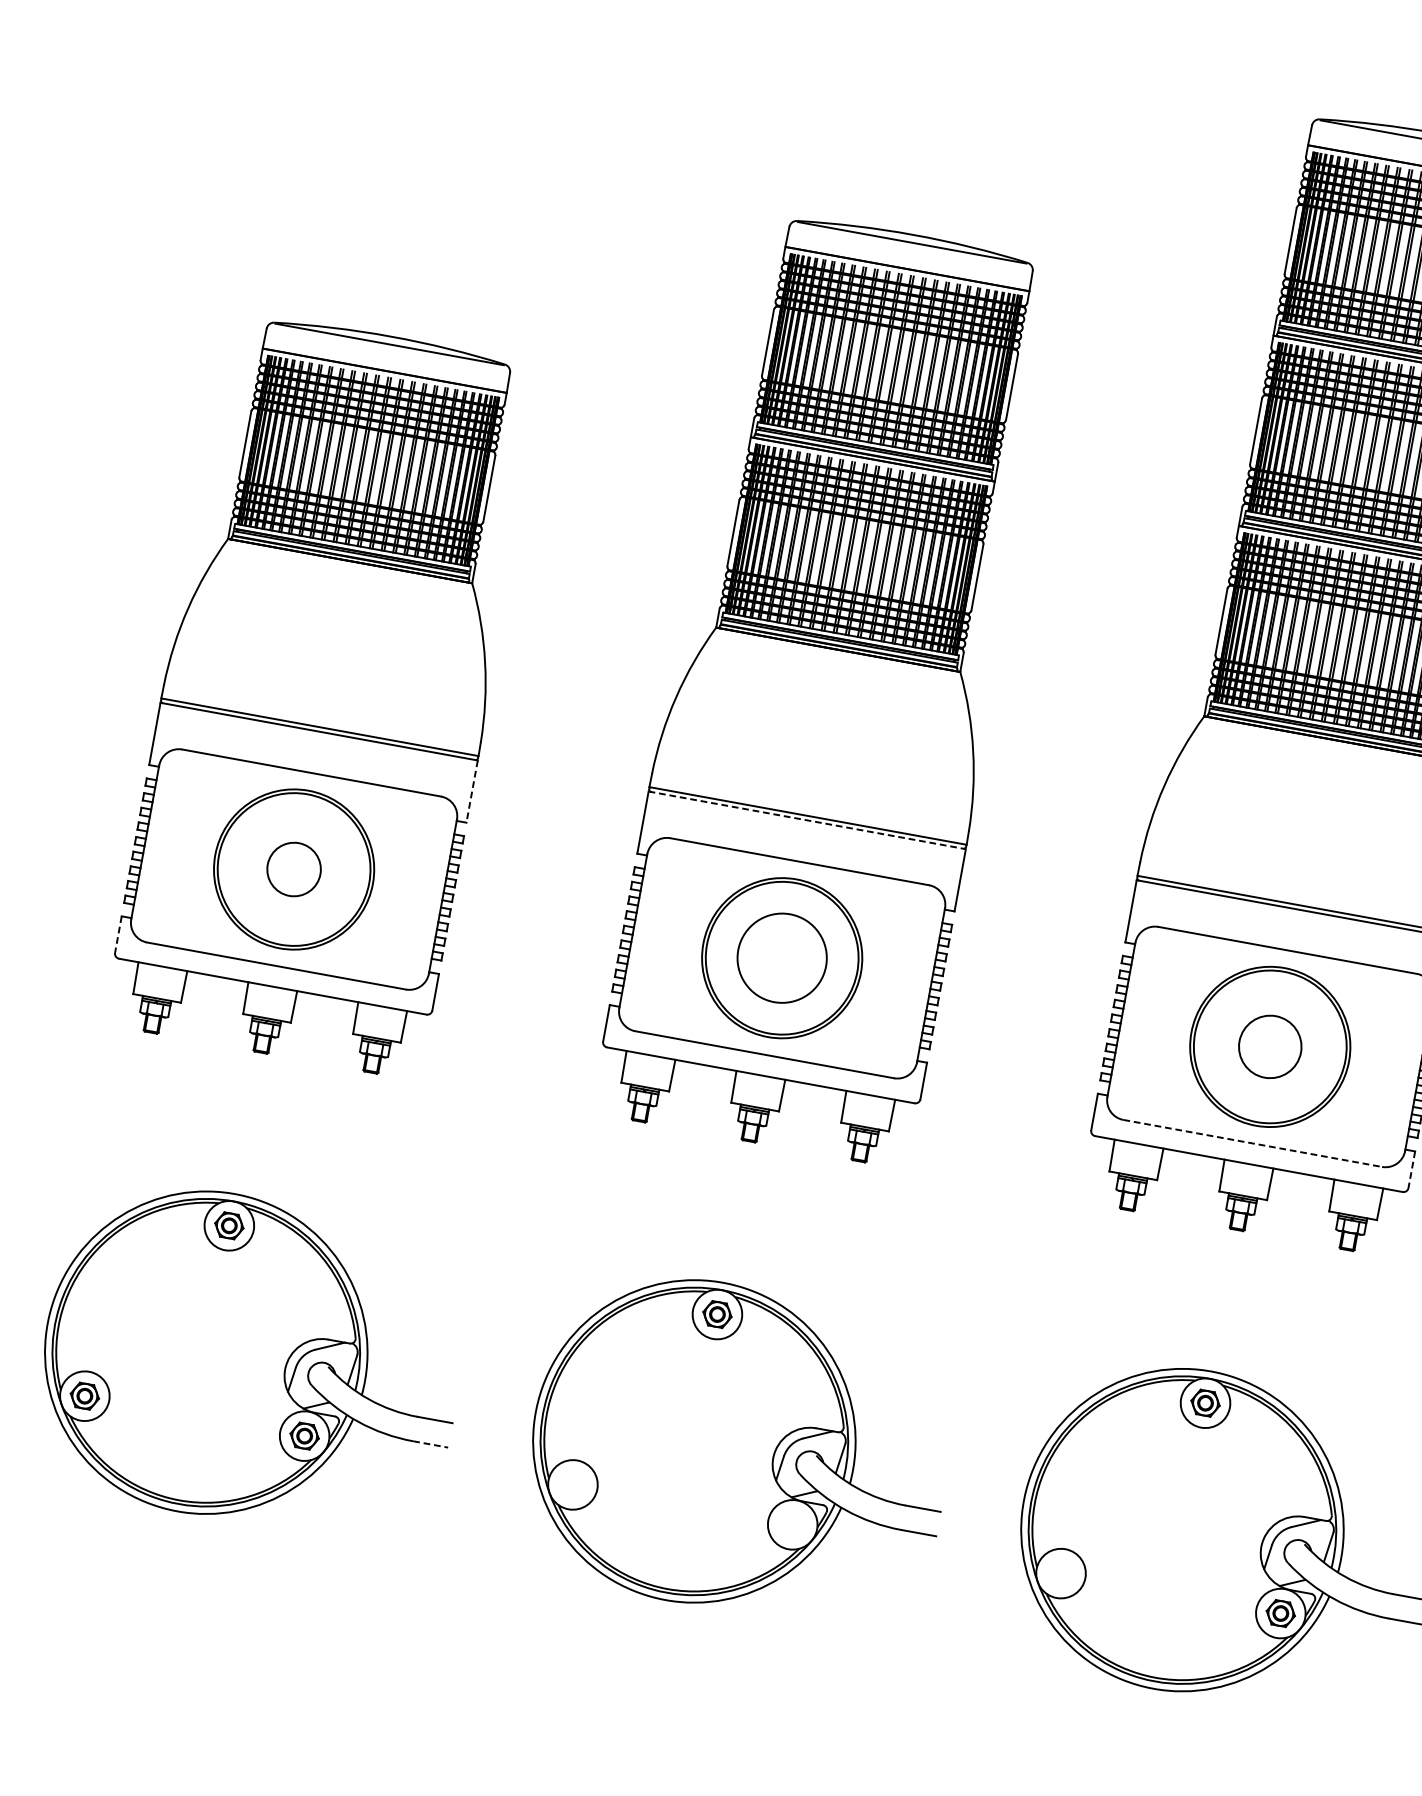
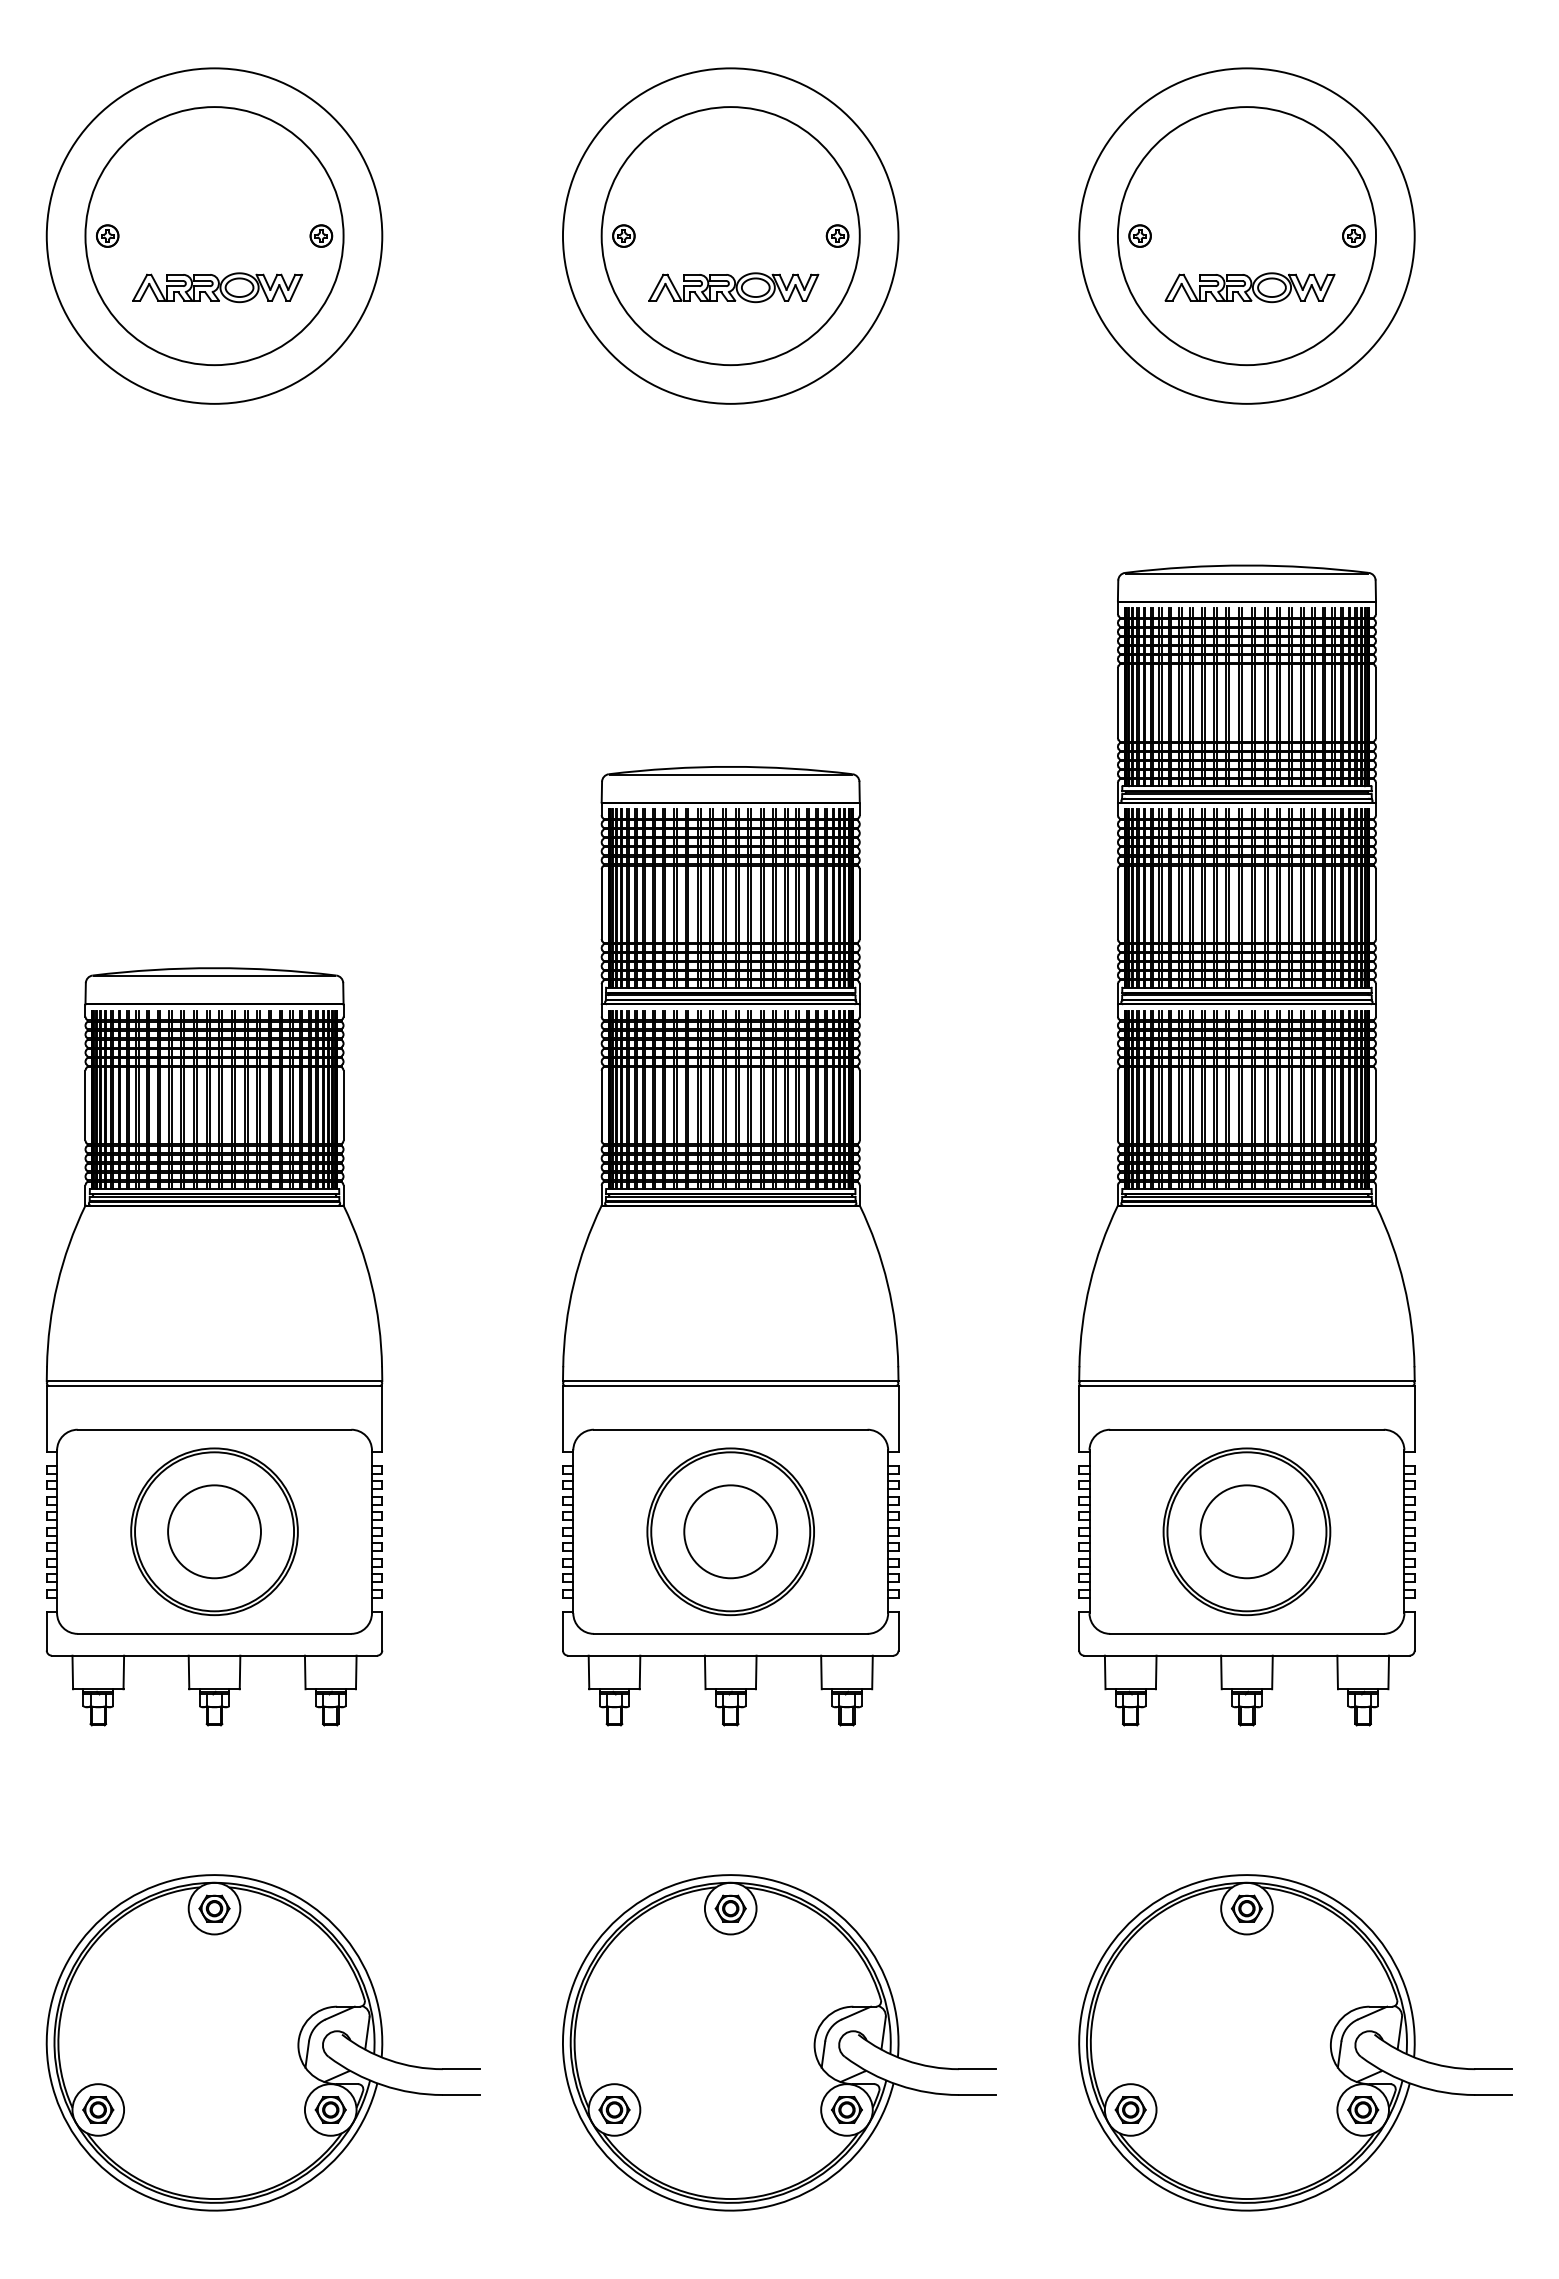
line: (472, 791) -> (382, 1418), dashed -> solid
line: (807, 819) -> (730, 1385), dashed -> solid
circle: (294, 869) -> (214, 1531), size x1.67
line: (118, 934) -> (46, 1631), dashed -> solid
circle: (1269, 1046) -> (1246, 1531), size x1.43
line: (1252, 1143) -> (1246, 1633), dashed -> solid
line: (1411, 1169) -> (1414, 1631), dashed -> solid
line: (430, 1443) -> (461, 2094), dashed -> solid
part: (573, 1484) -> (614, 2109), added
part: (792, 1524) -> (846, 2109), added
part: (1060, 1573) -> (1130, 2109), added

